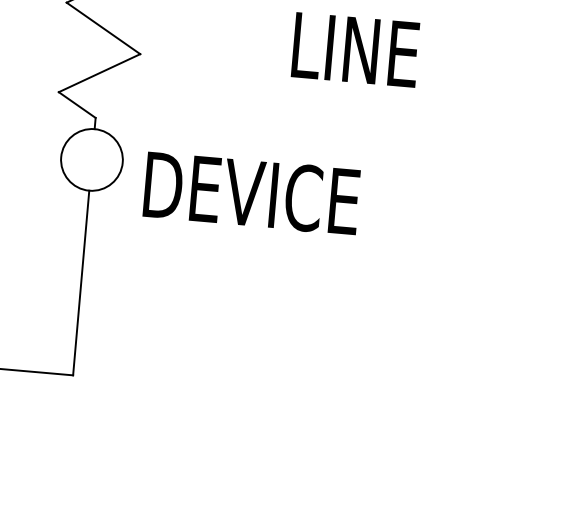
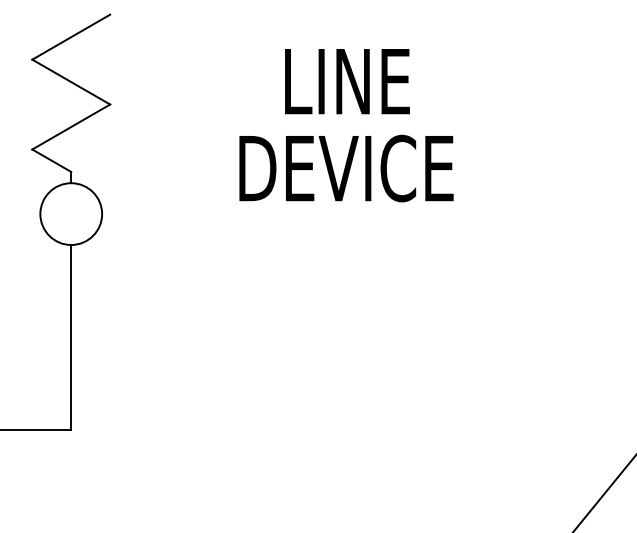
text: (355, 49) -> (347, 81), moved
text: (251, 193) -> (346, 168), moved

